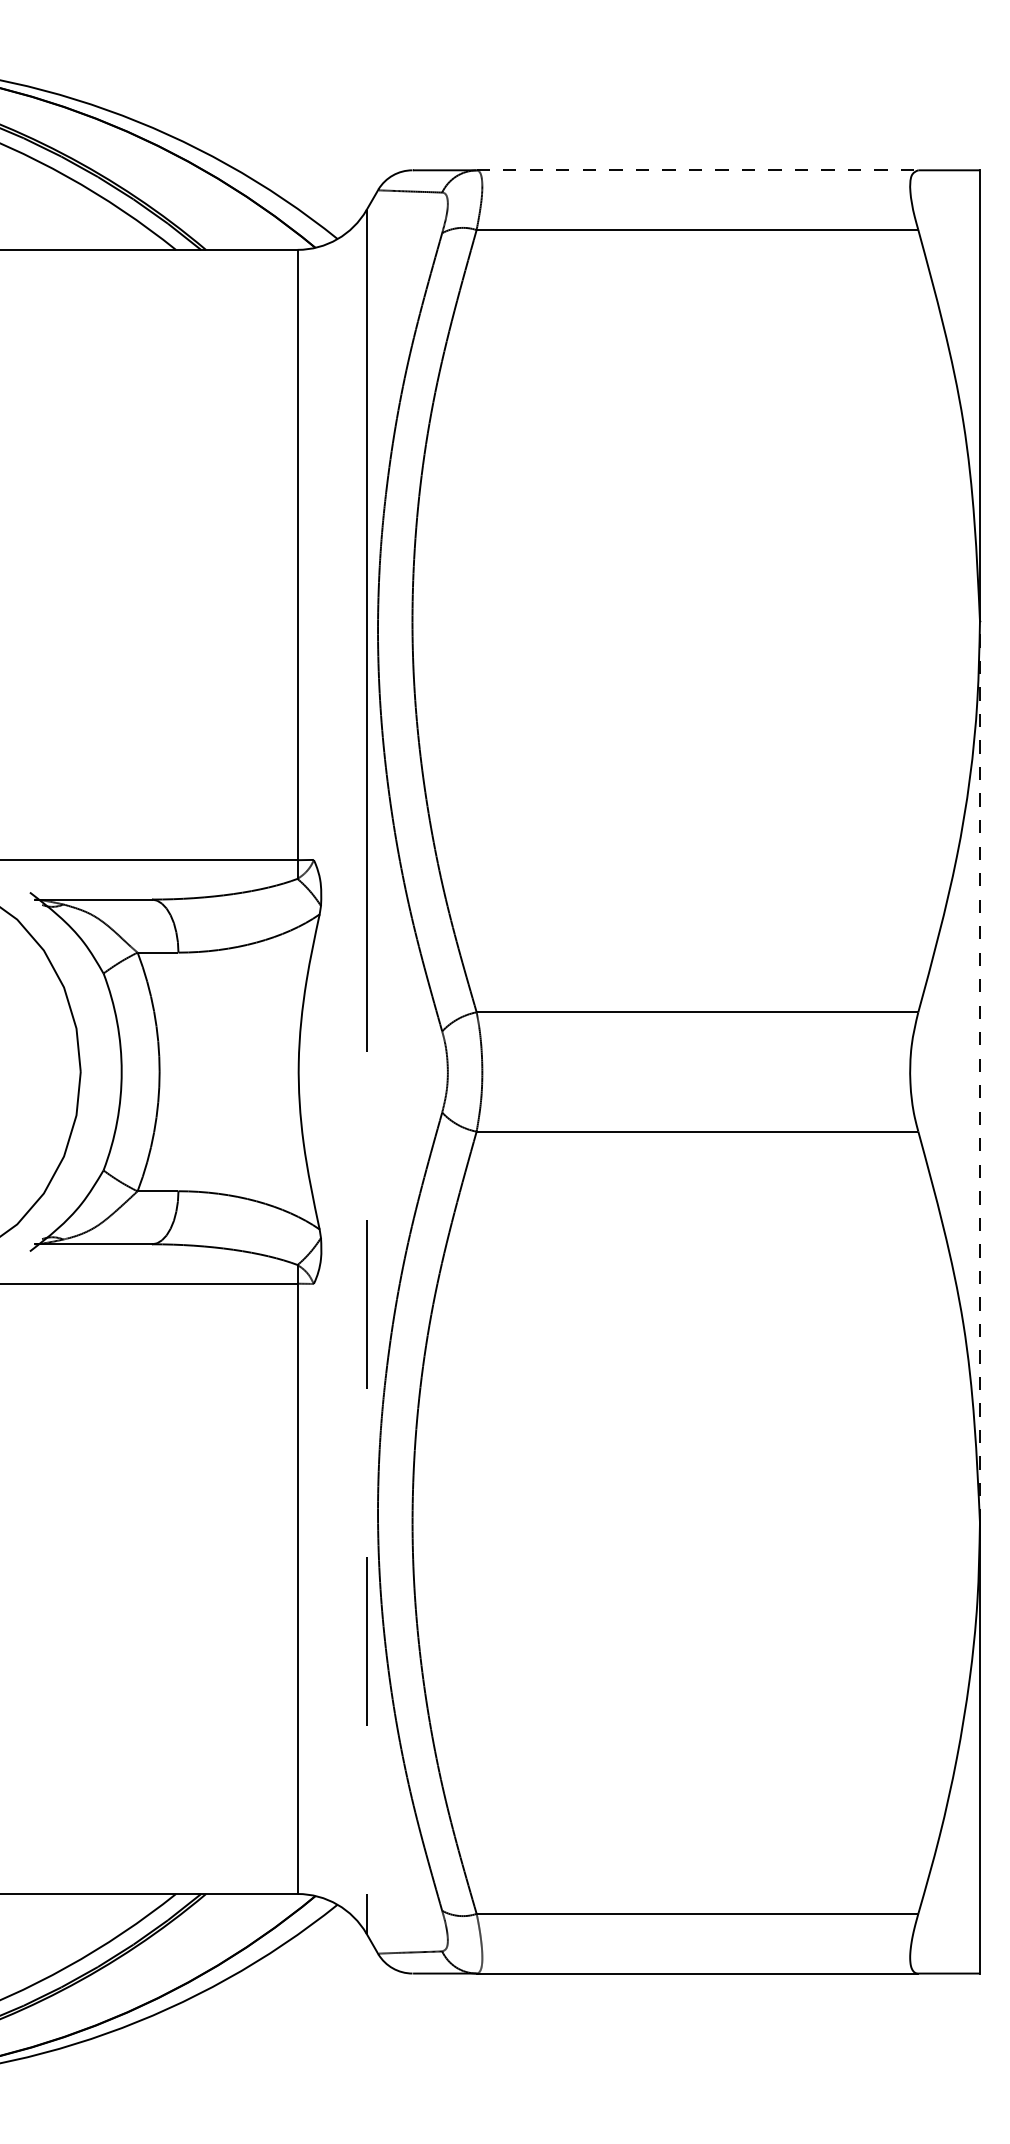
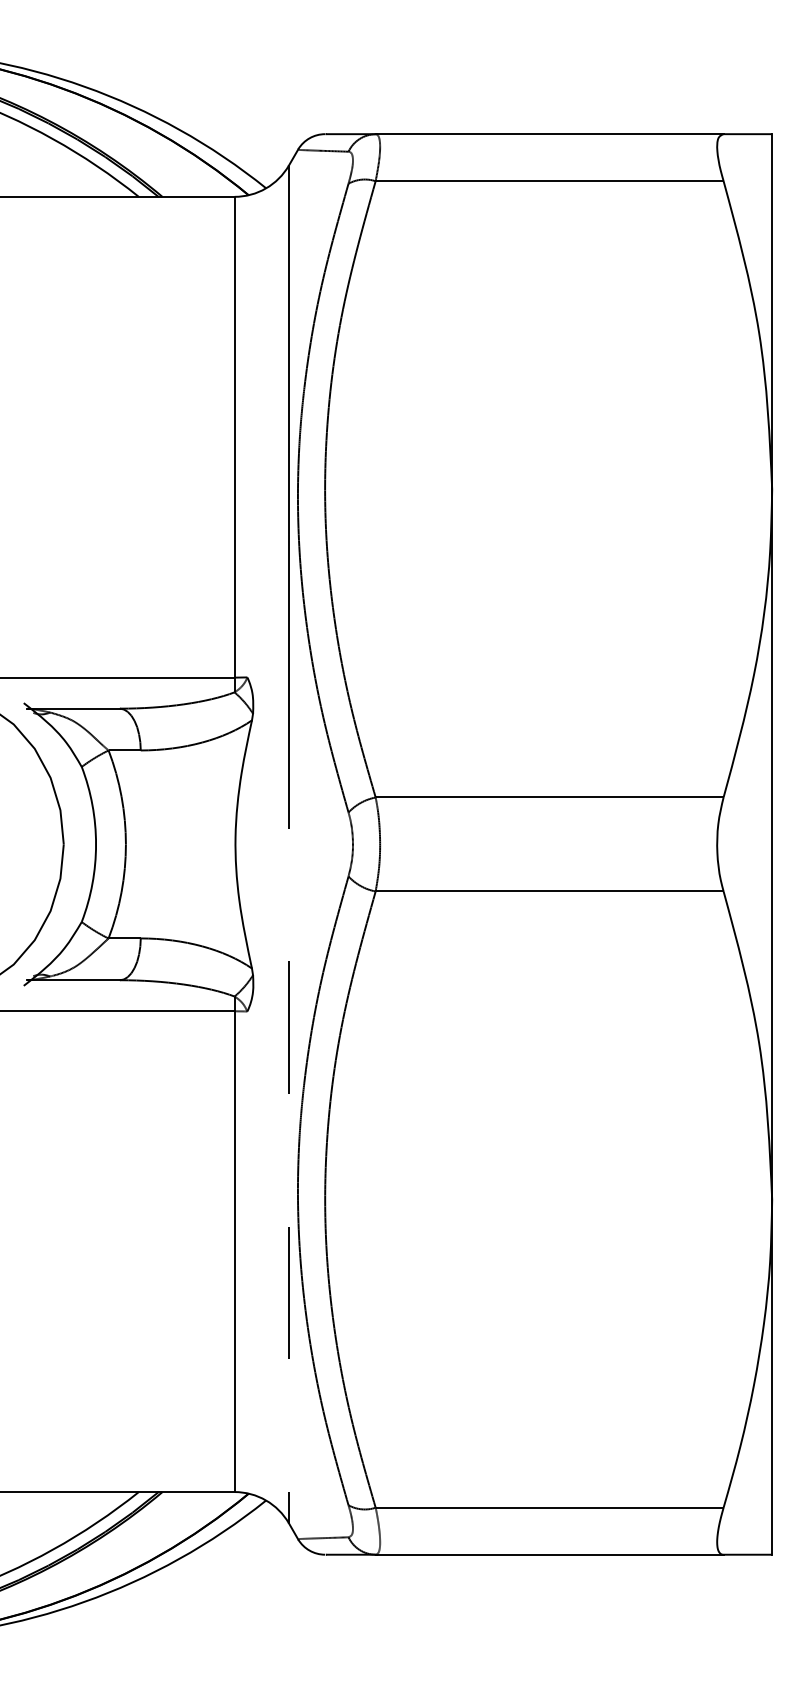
line: (697, 170) -> (549, 134), dashed -> solid
line: (980, 1070) -> (772, 843), dashed -> solid

